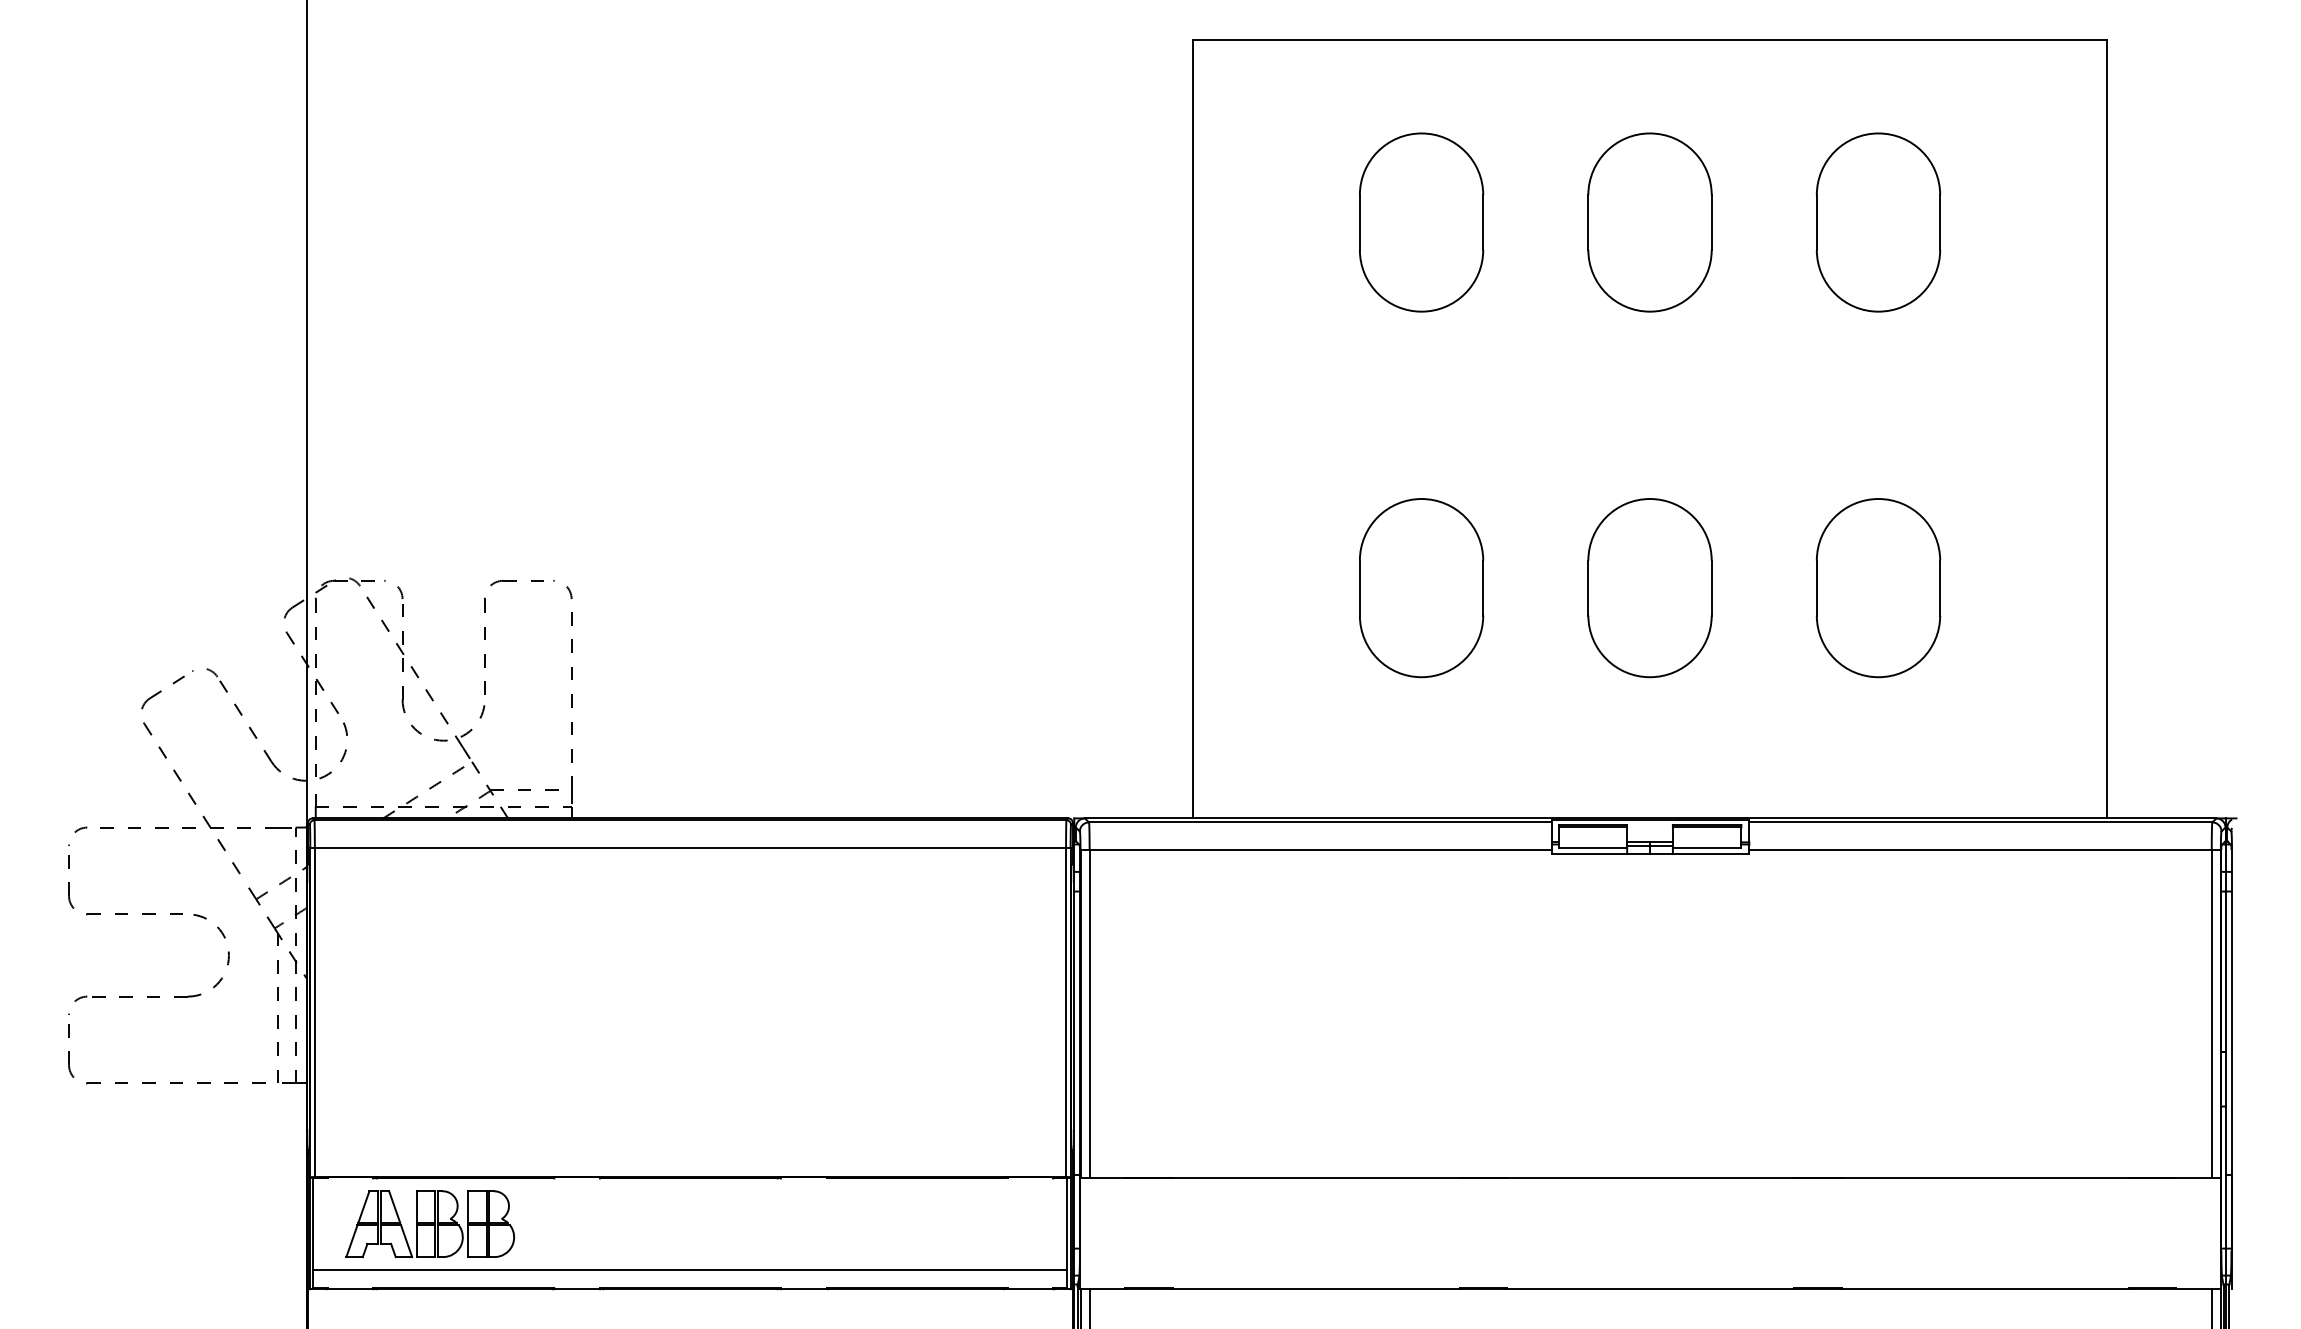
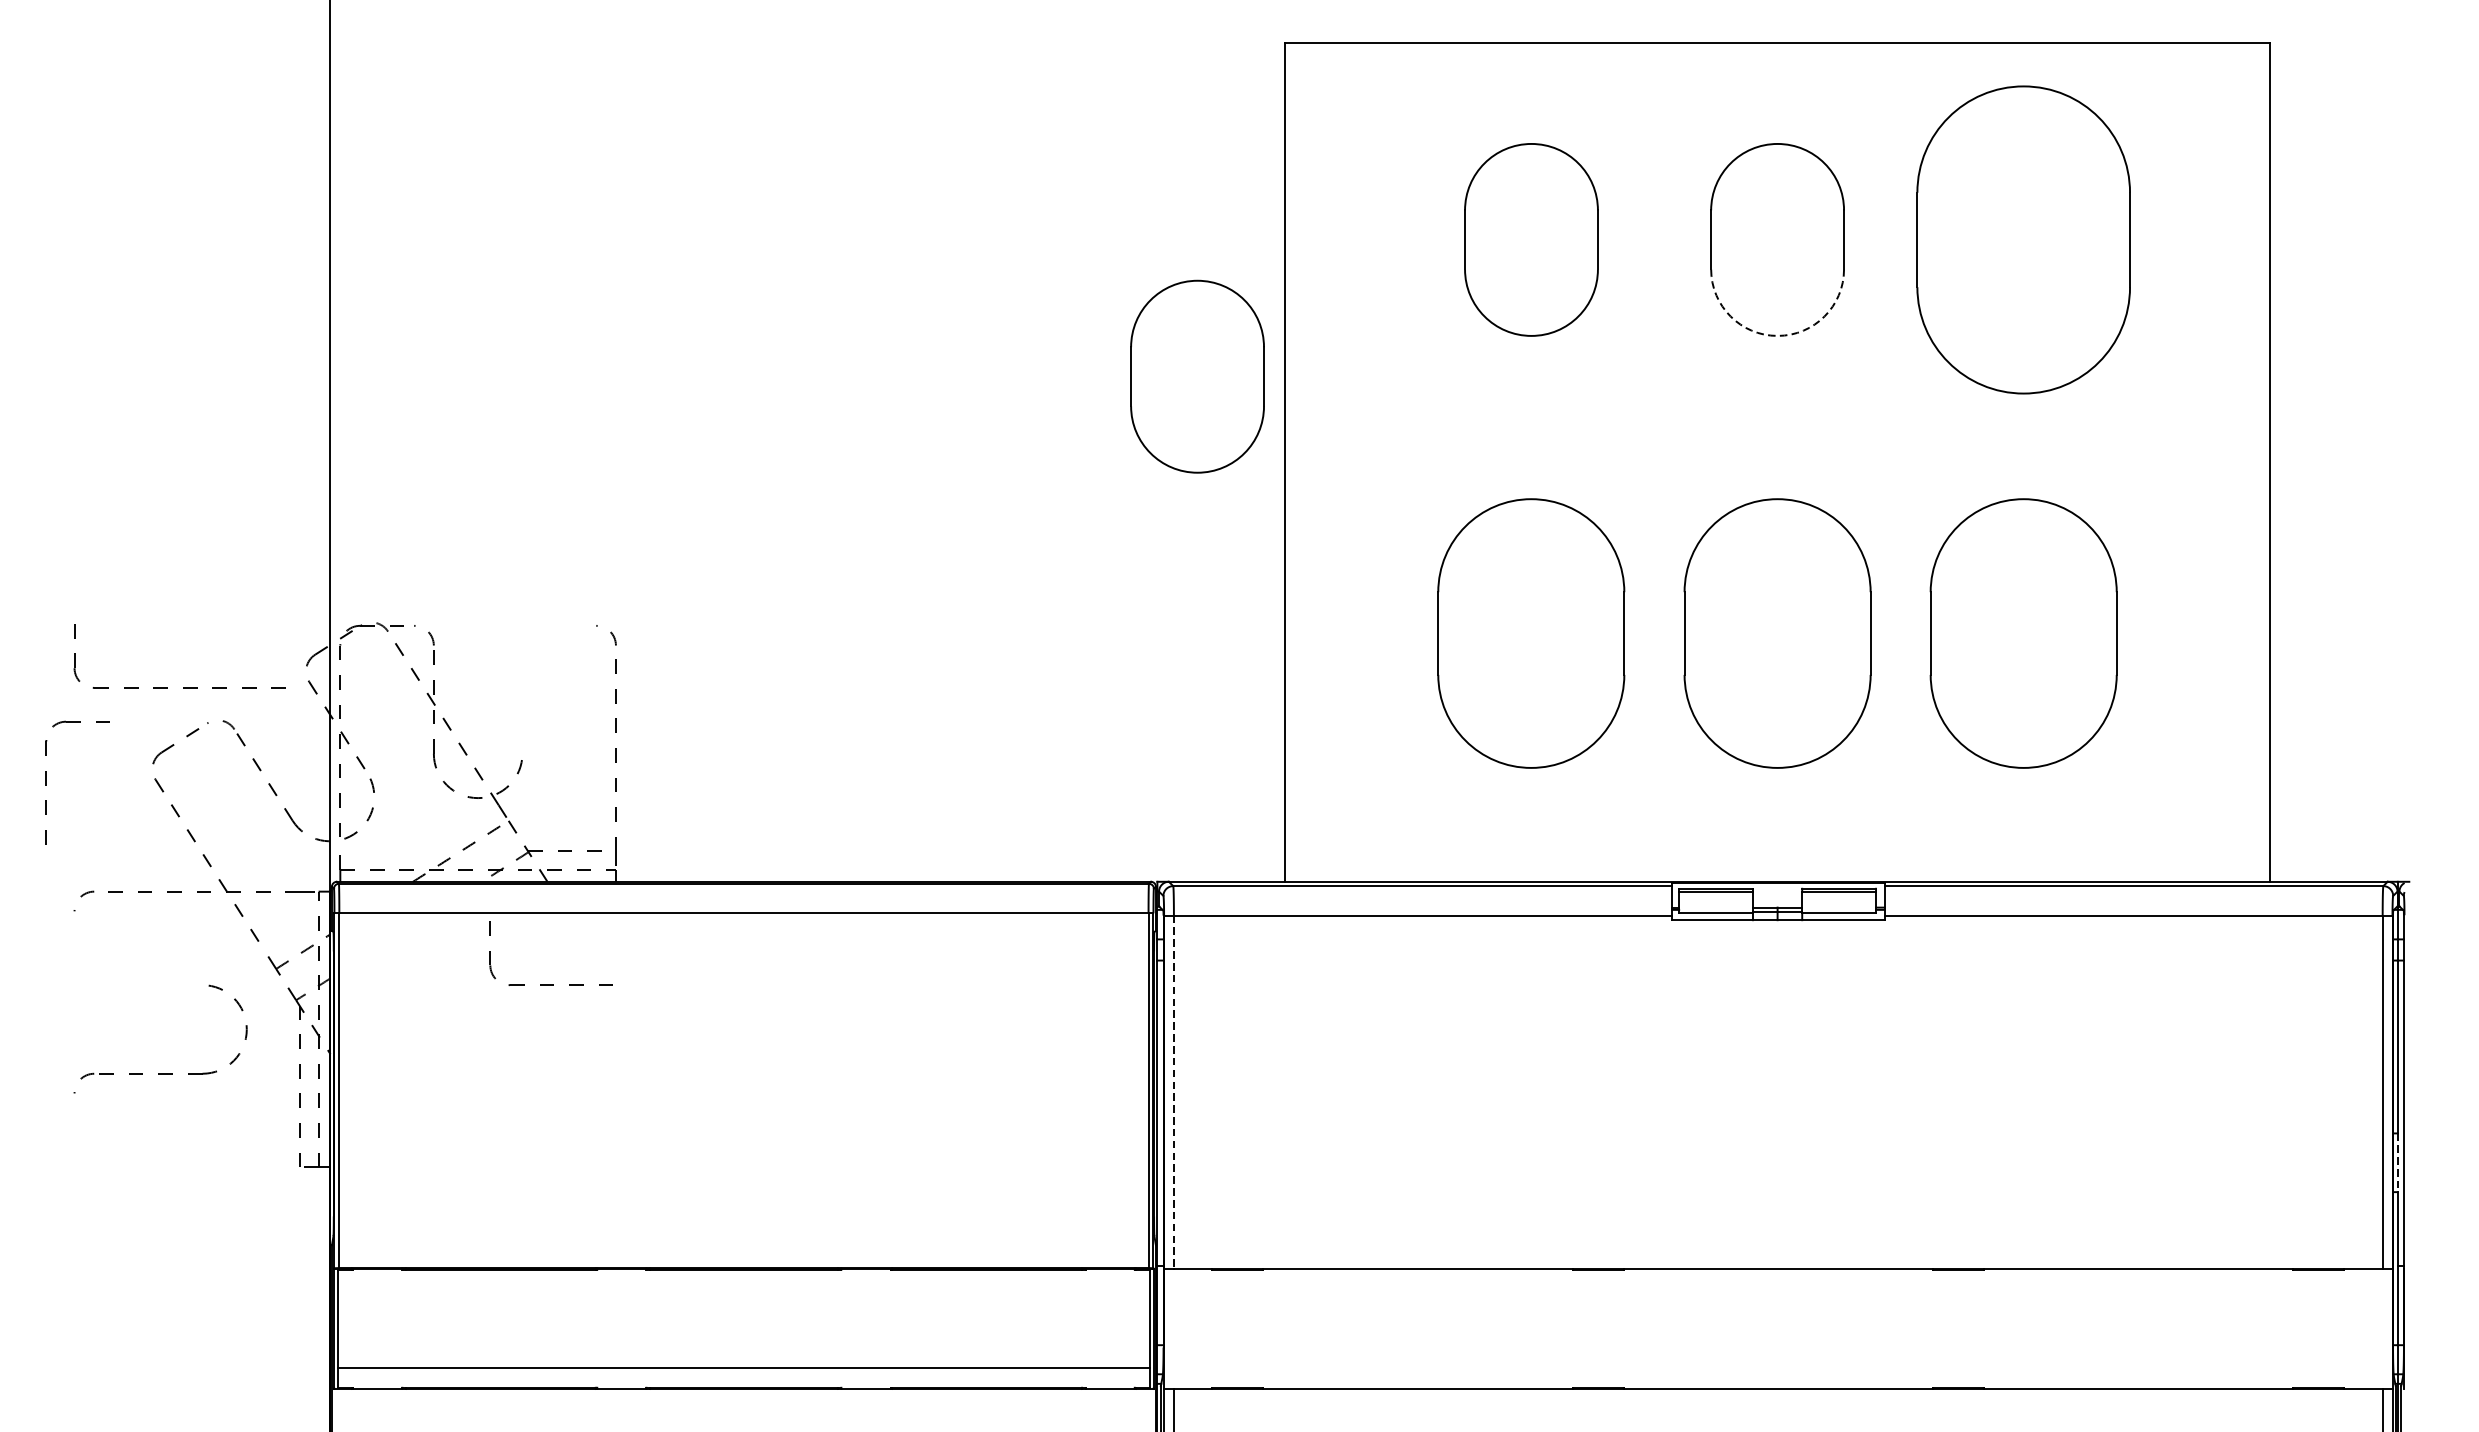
part: (1878, 222) -> (2023, 239), size x1.6
arc: (1650, 311) -> (1778, 335), solid -> dashed
part: (1111, 349) -> (1197, 376), added
part: (1421, 588) -> (1531, 634), size x1.4
part: (1649, 588) -> (1777, 634), size x1.4
part: (1878, 588) -> (2023, 634), size x1.4
part: (485, 636) -> (47, 781), moved
part: (125, 913) -> (551, 984), moved
line: (1089, 1013) -> (1173, 1091), solid -> dashed
line: (2225, 1079) -> (2397, 1163), solid -> dashed
part: (170, 1082) -> (183, 686), moved
part: (430, 1224) -> (463, 1319), removed

